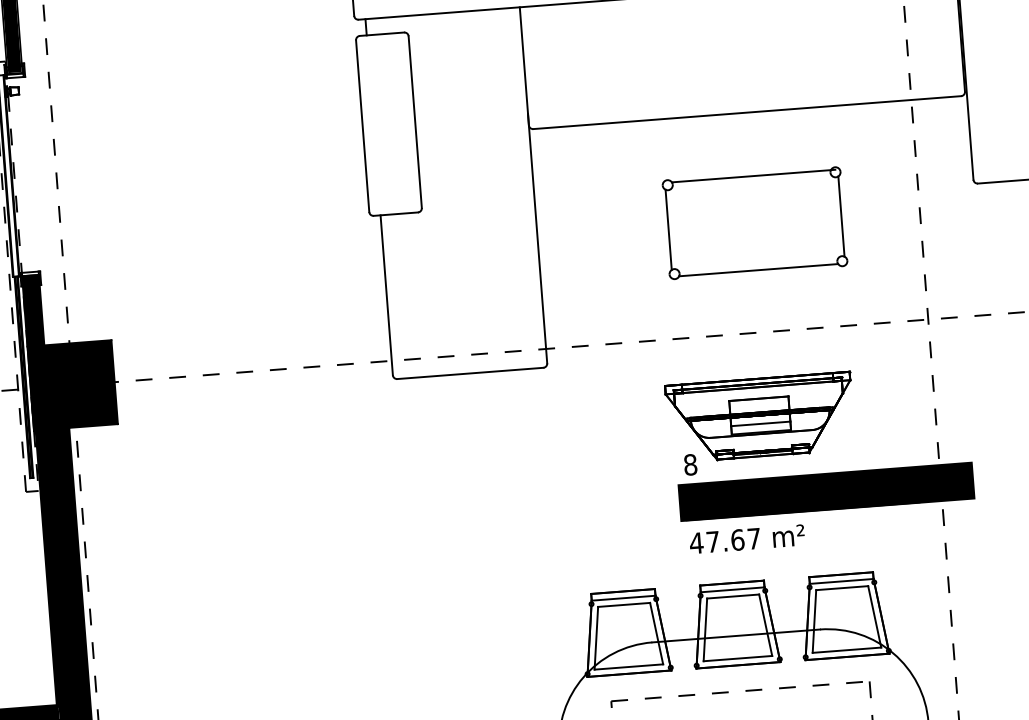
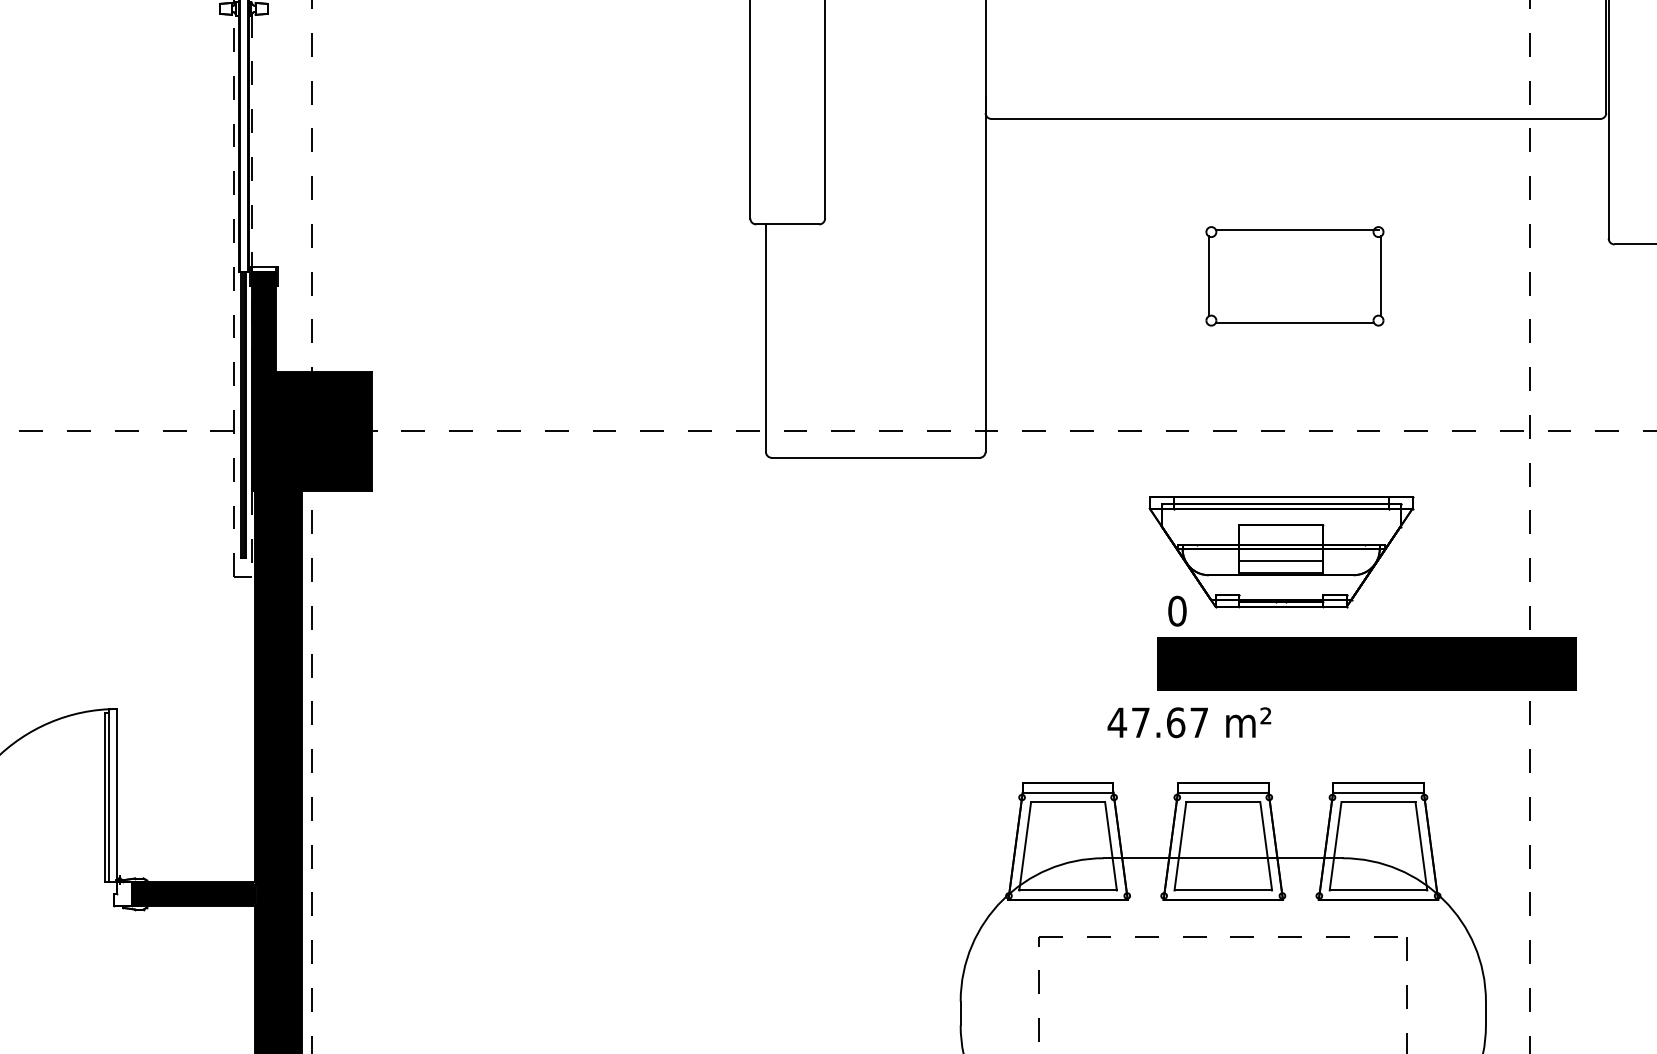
part: (754, 223) -> (1294, 276), size x0.7
text: (690, 465) -> (1177, 611), 8 -> 0
text: (747, 539) -> (1189, 722), moved

